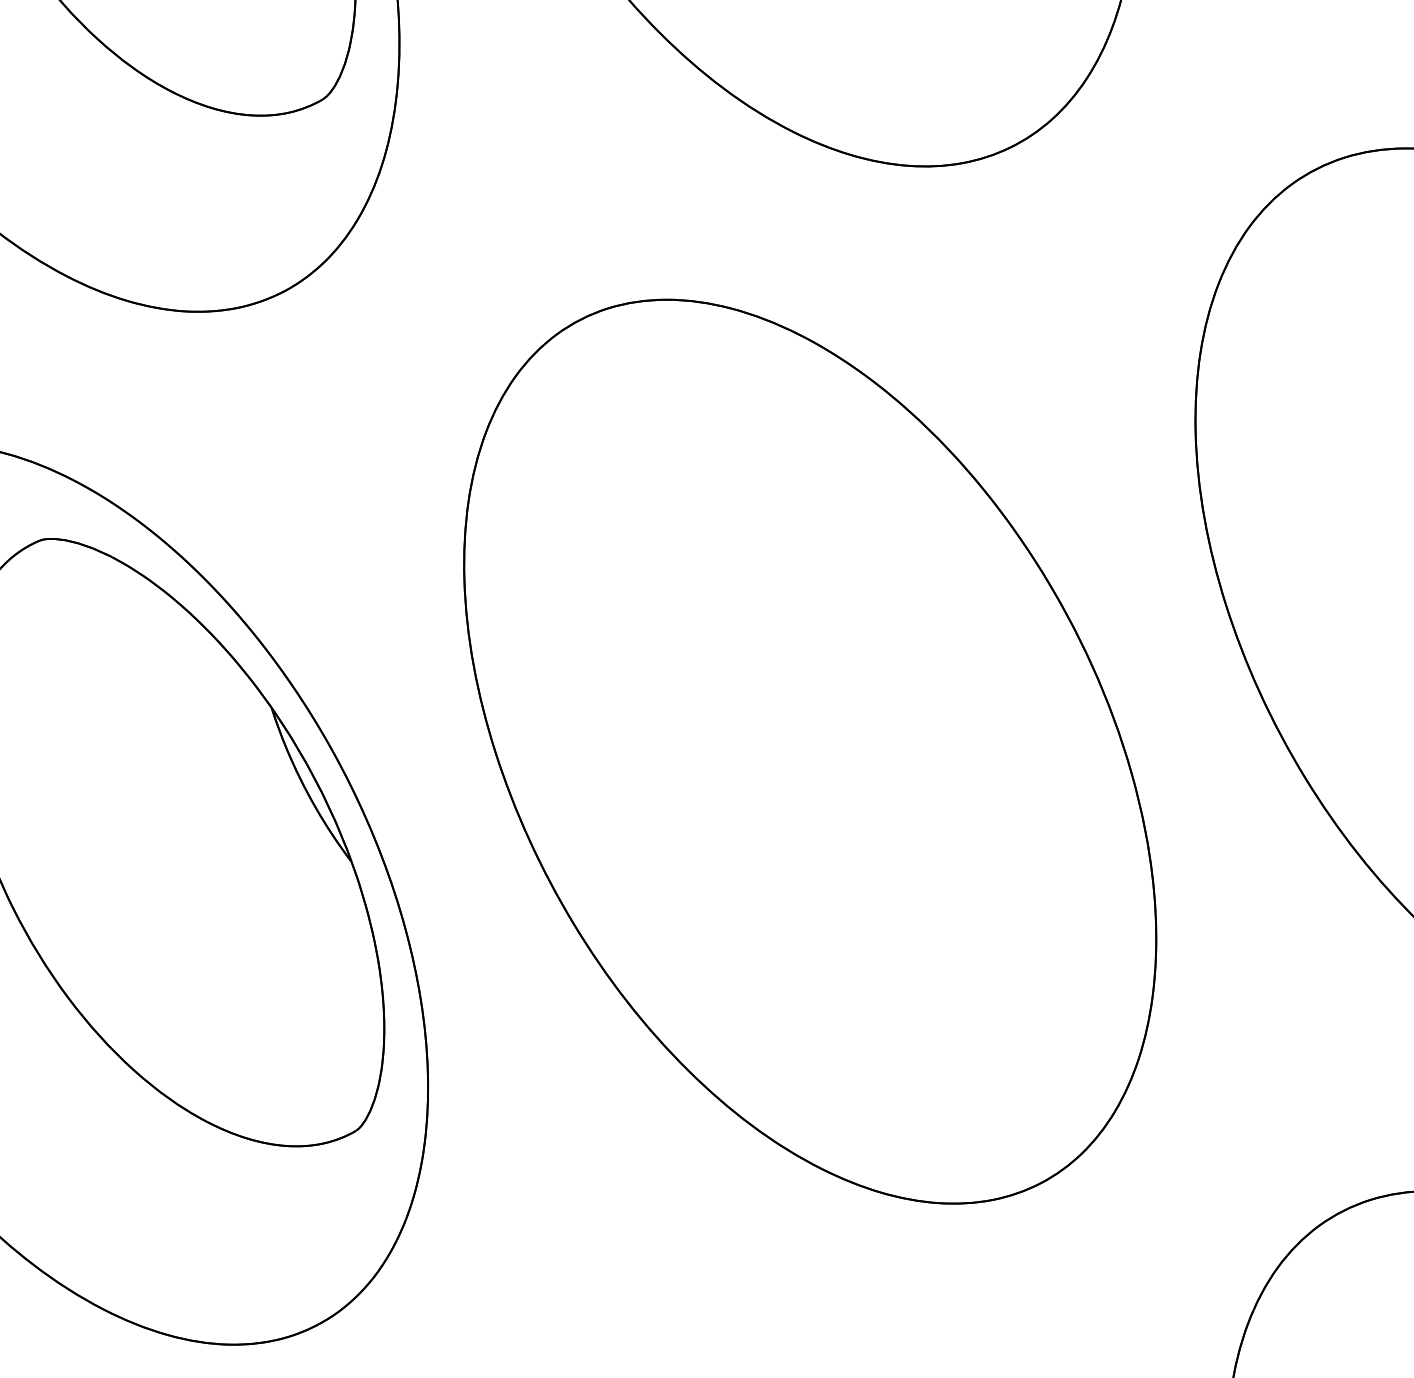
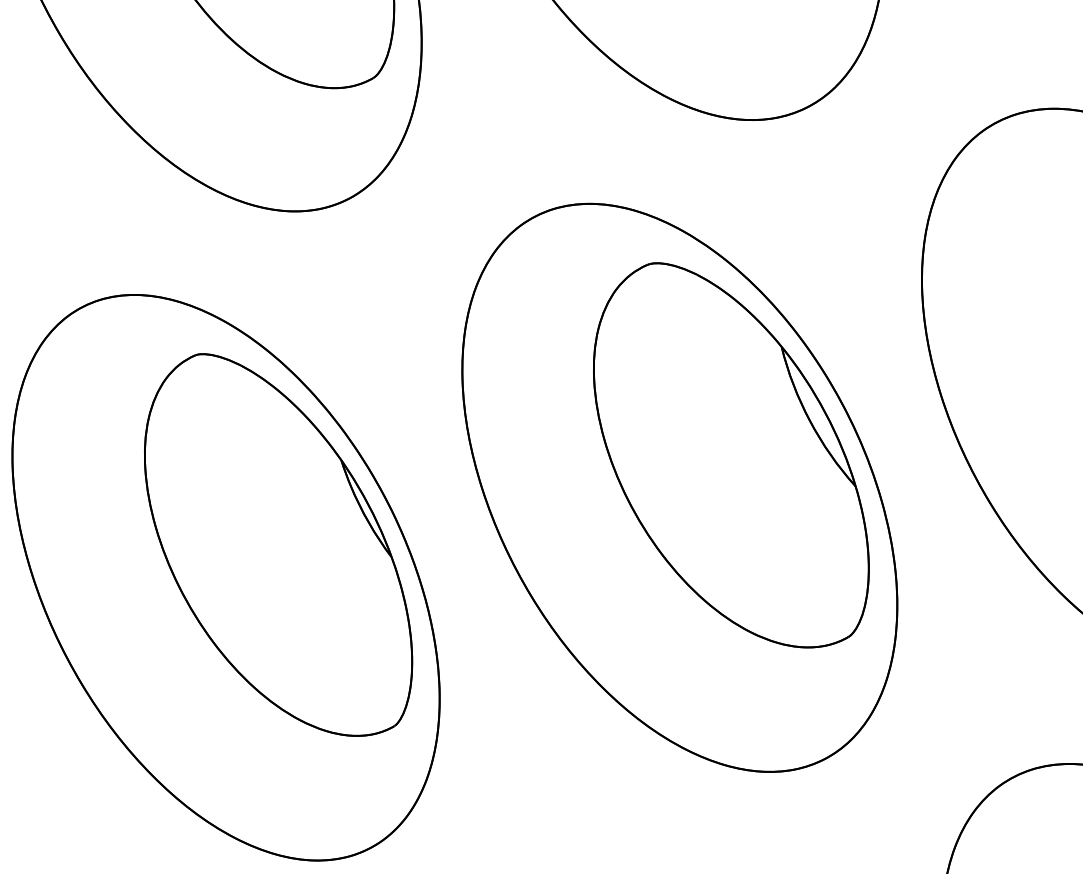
part: (892, 700) -> (731, 455), added

